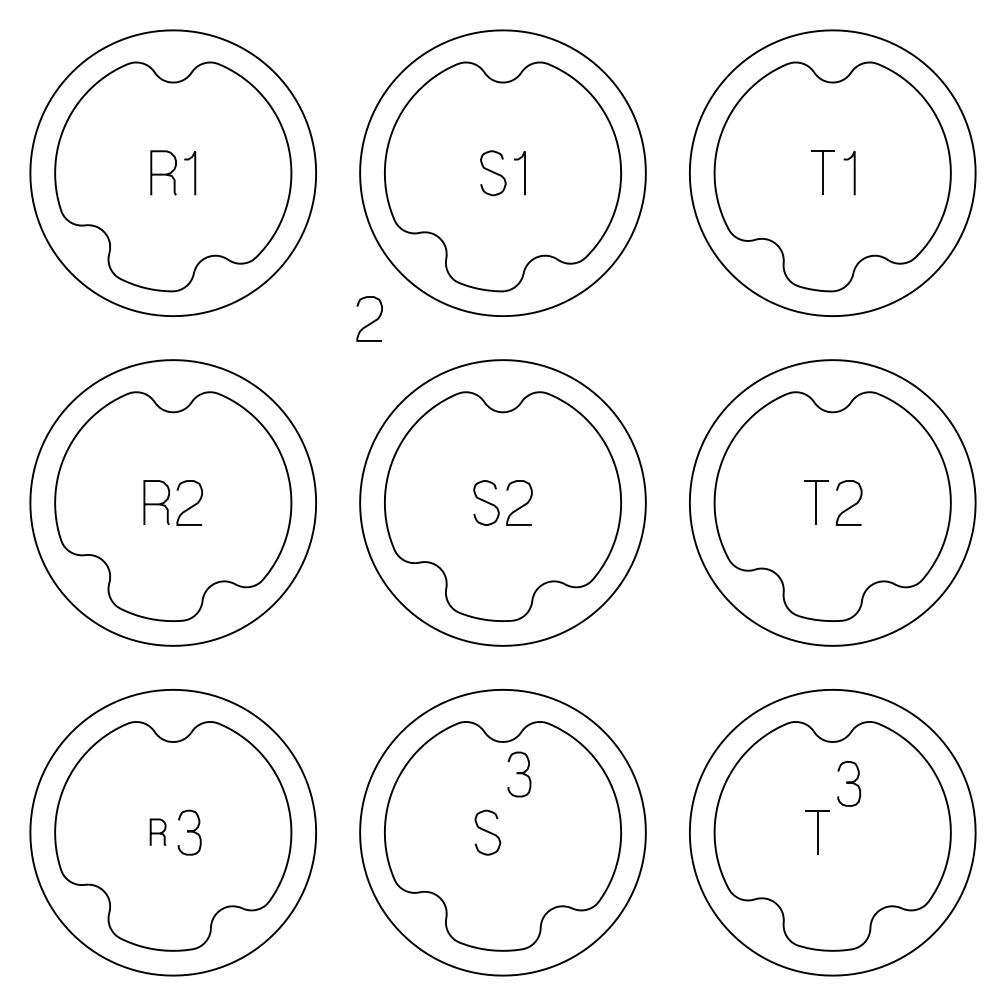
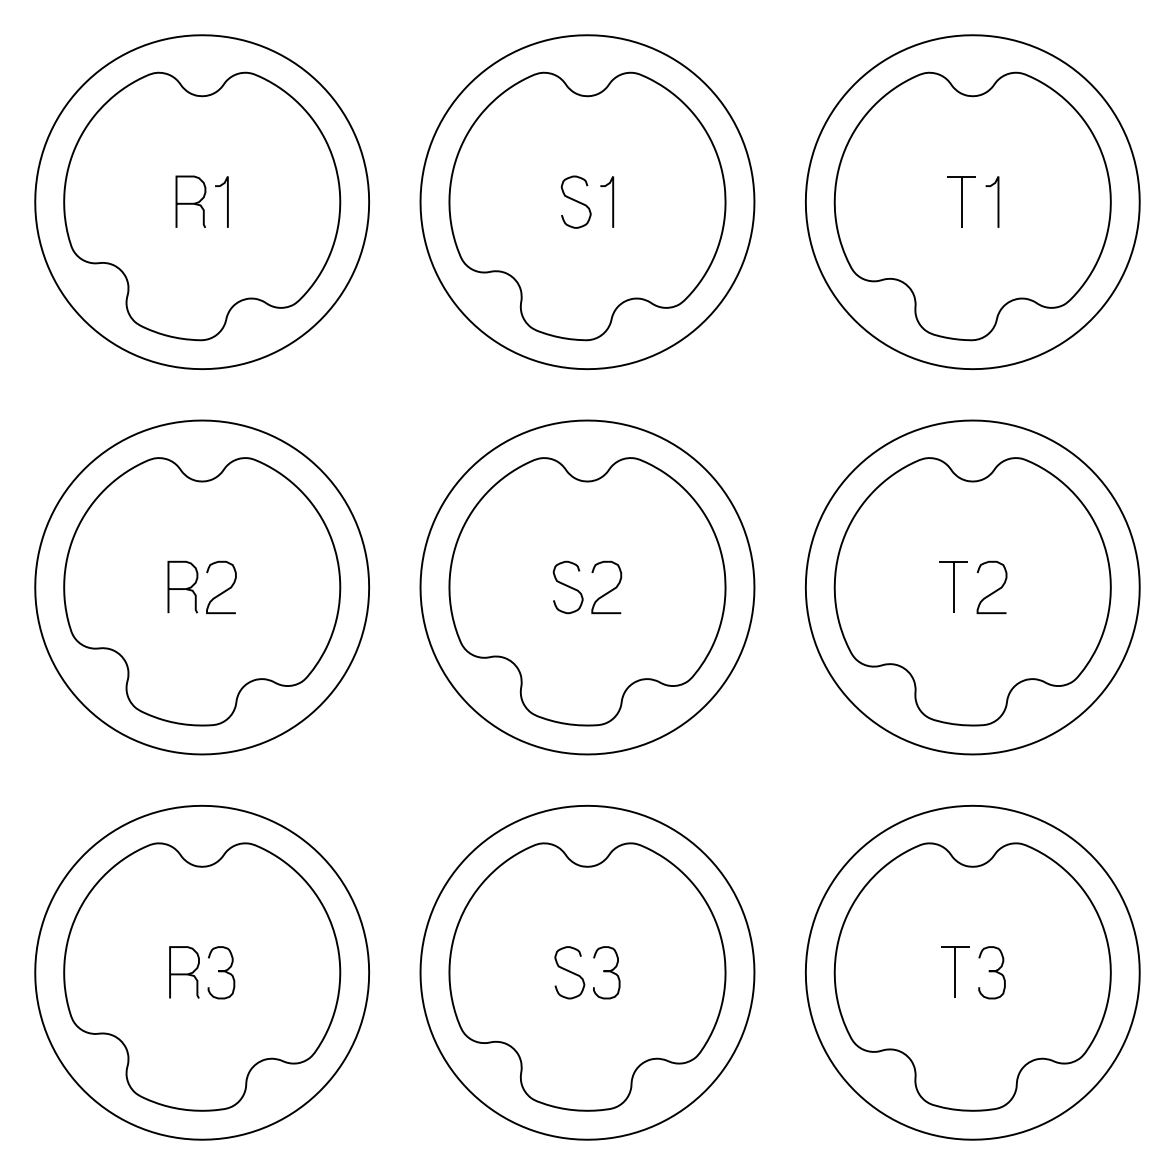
curve: (372, 321) -> (434, 375), removed
curve: (519, 774) -> (606, 972), moved
curve: (848, 783) -> (991, 972), moved
part: (158, 832) -> (184, 972), size x1.67

